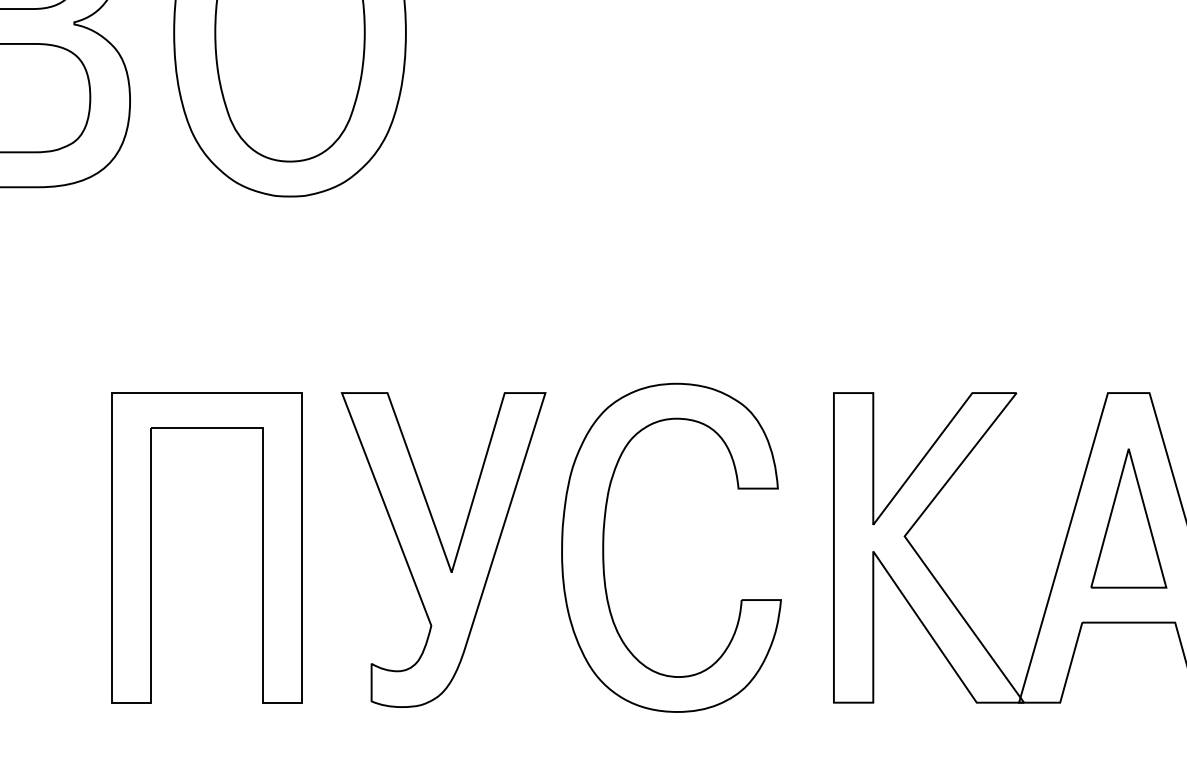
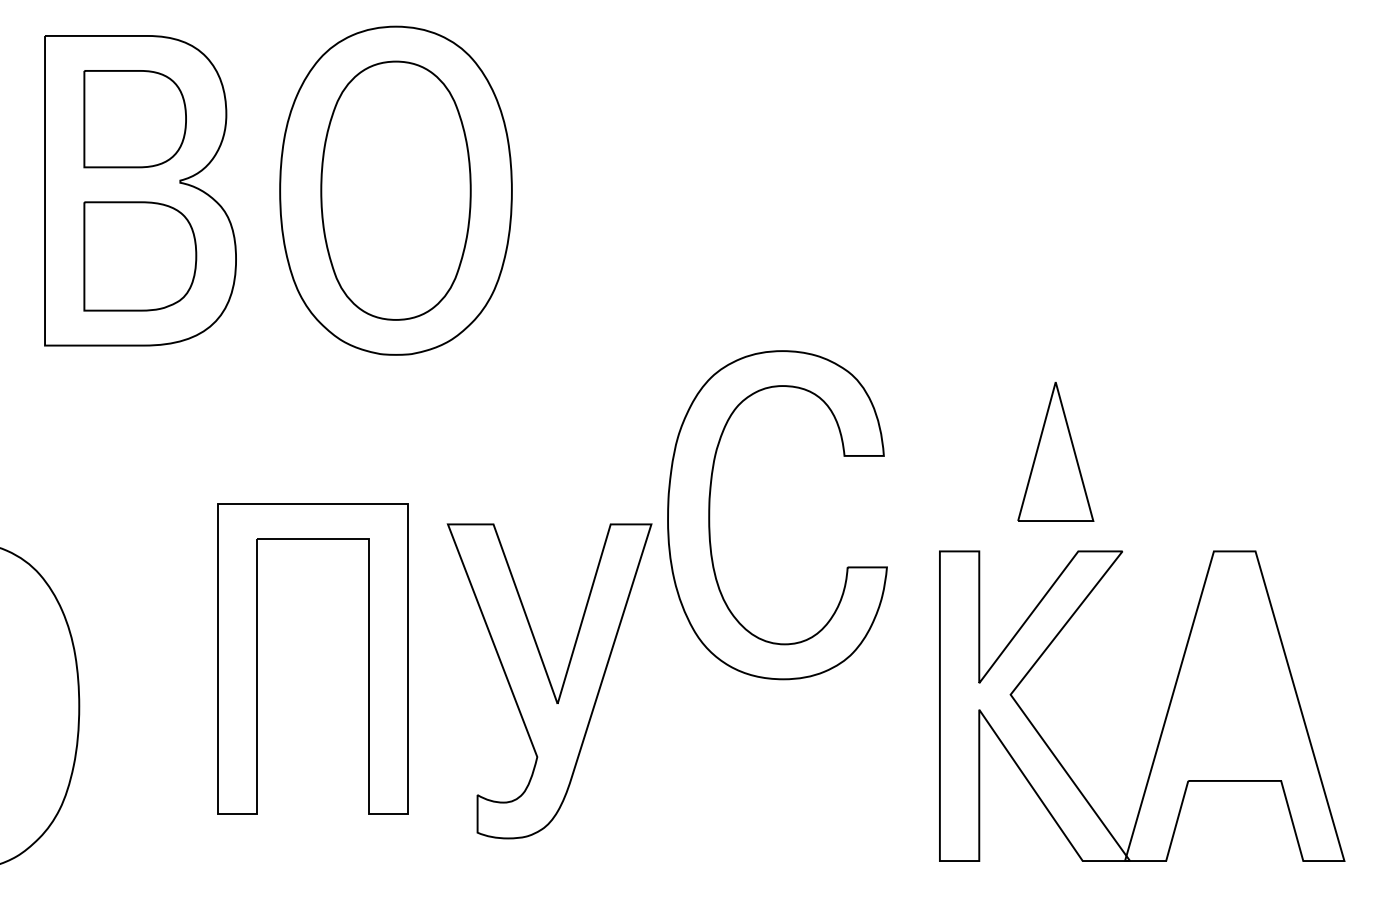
part: (1128, 518) -> (1055, 451), moved
part: (151, 547) -> (257, 658), moved
part: (604, 548) -> (710, 515), moved
part: (443, 550) -> (549, 681), moved

